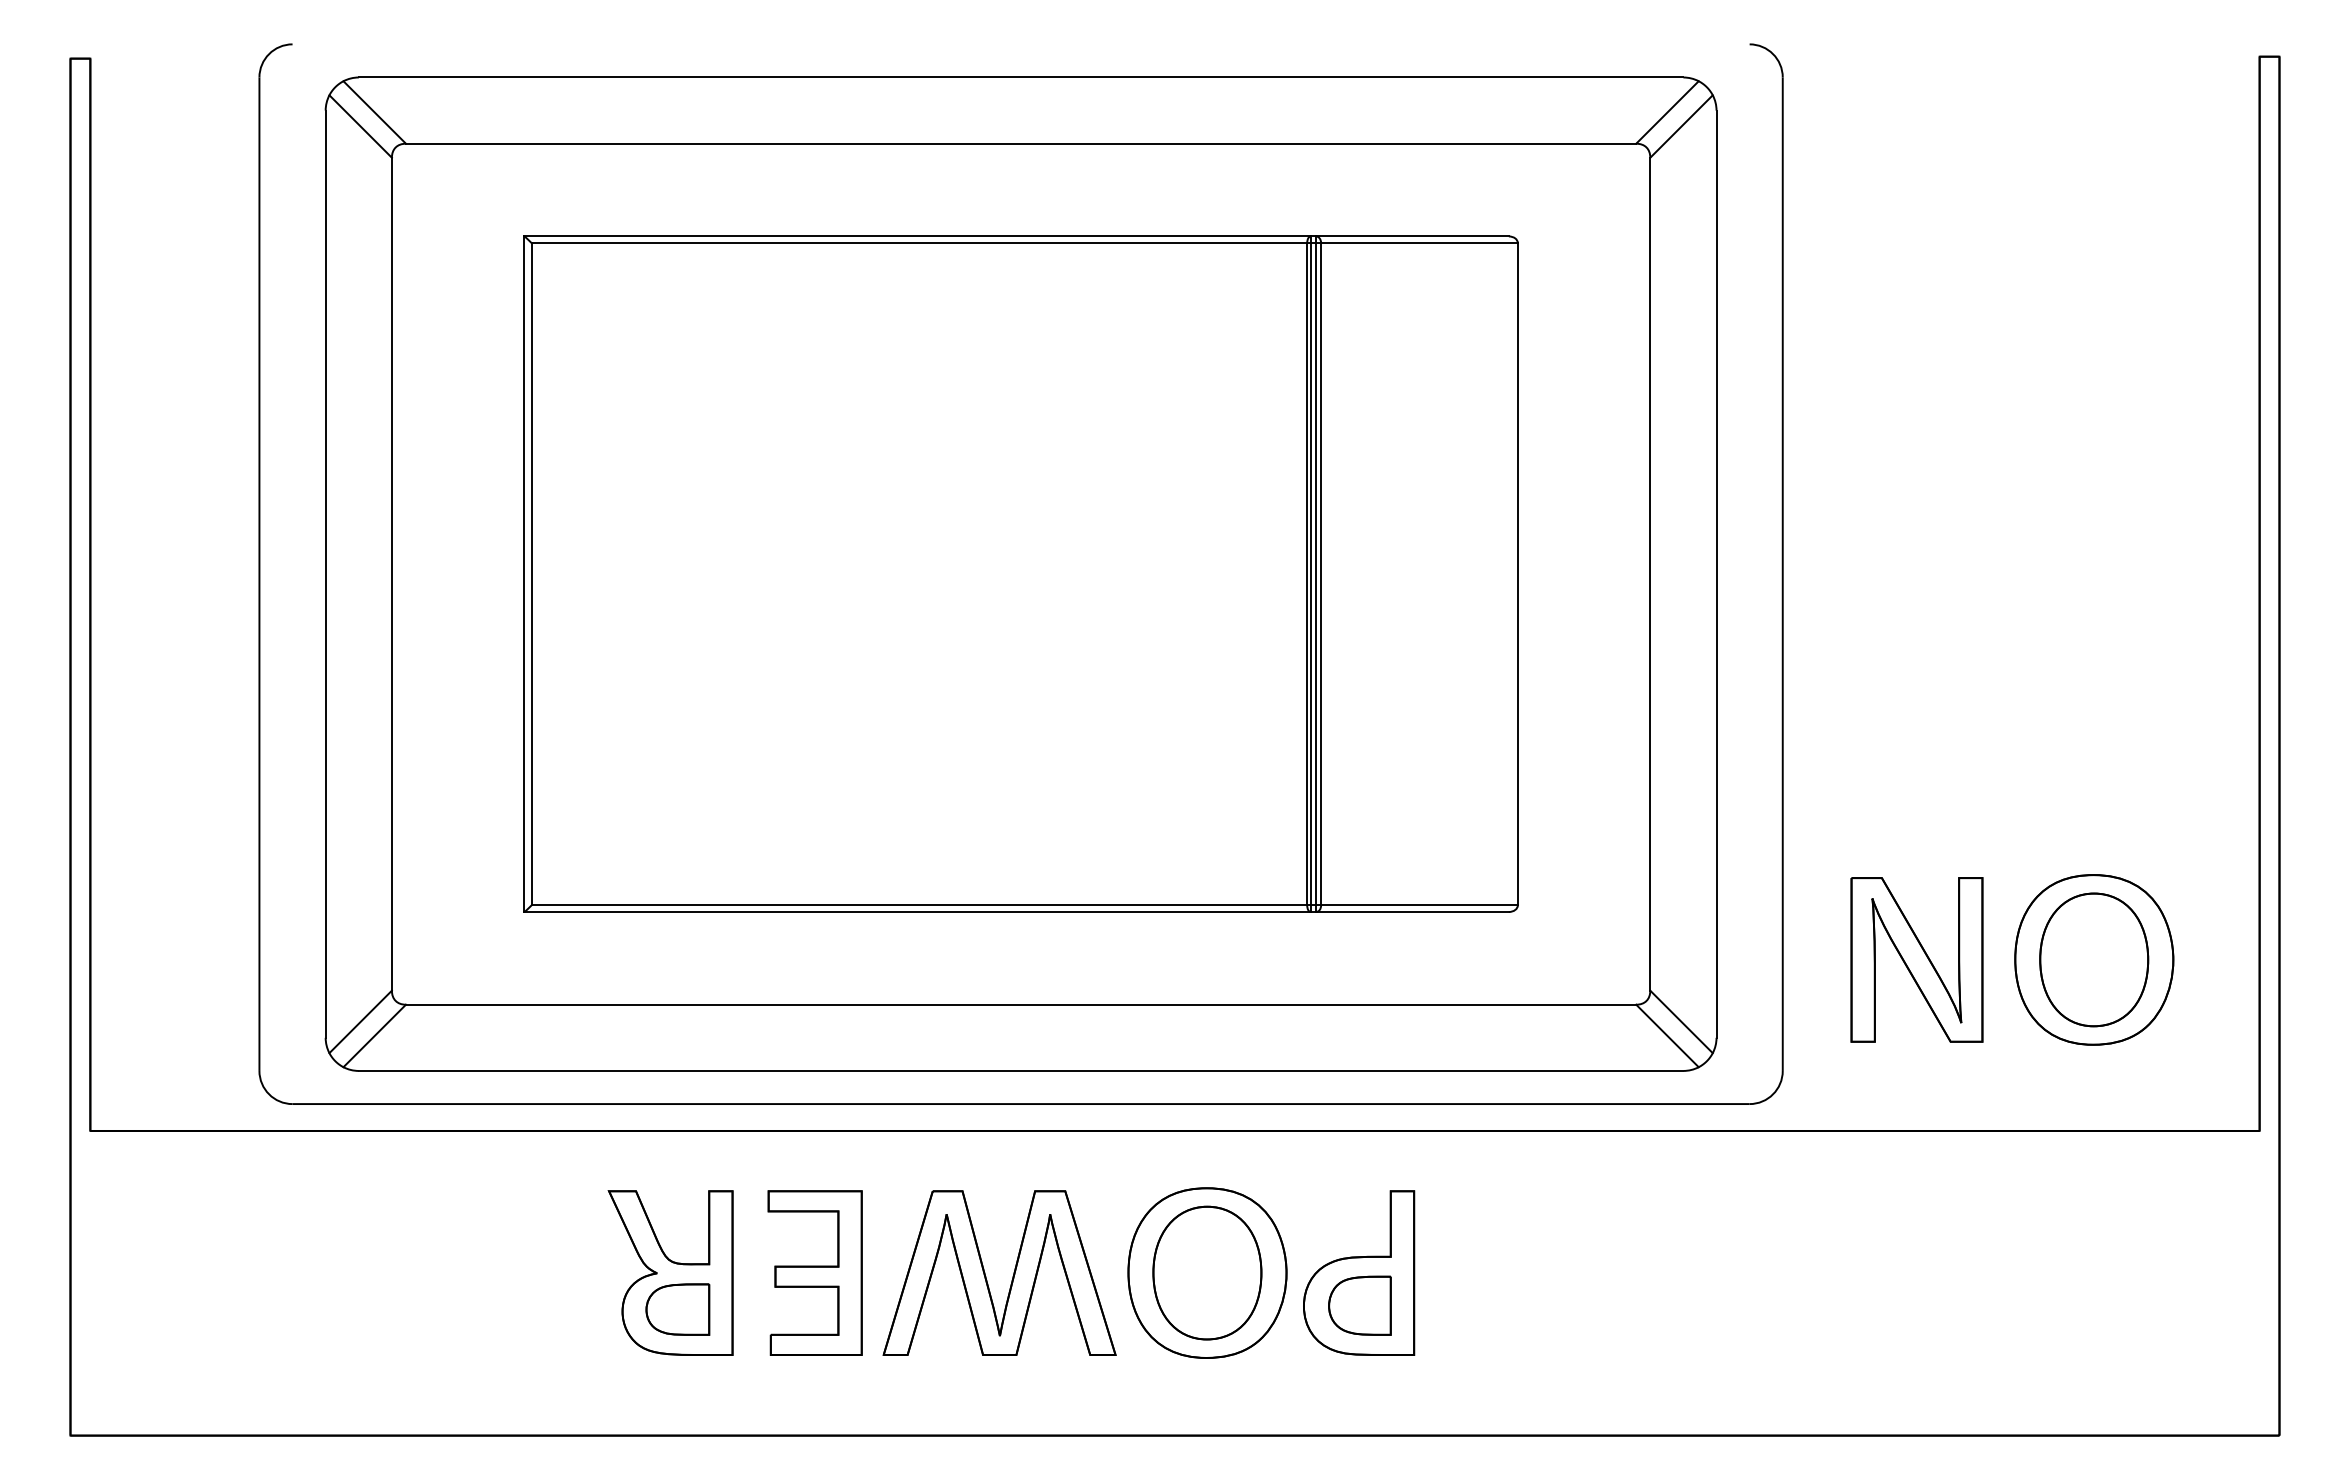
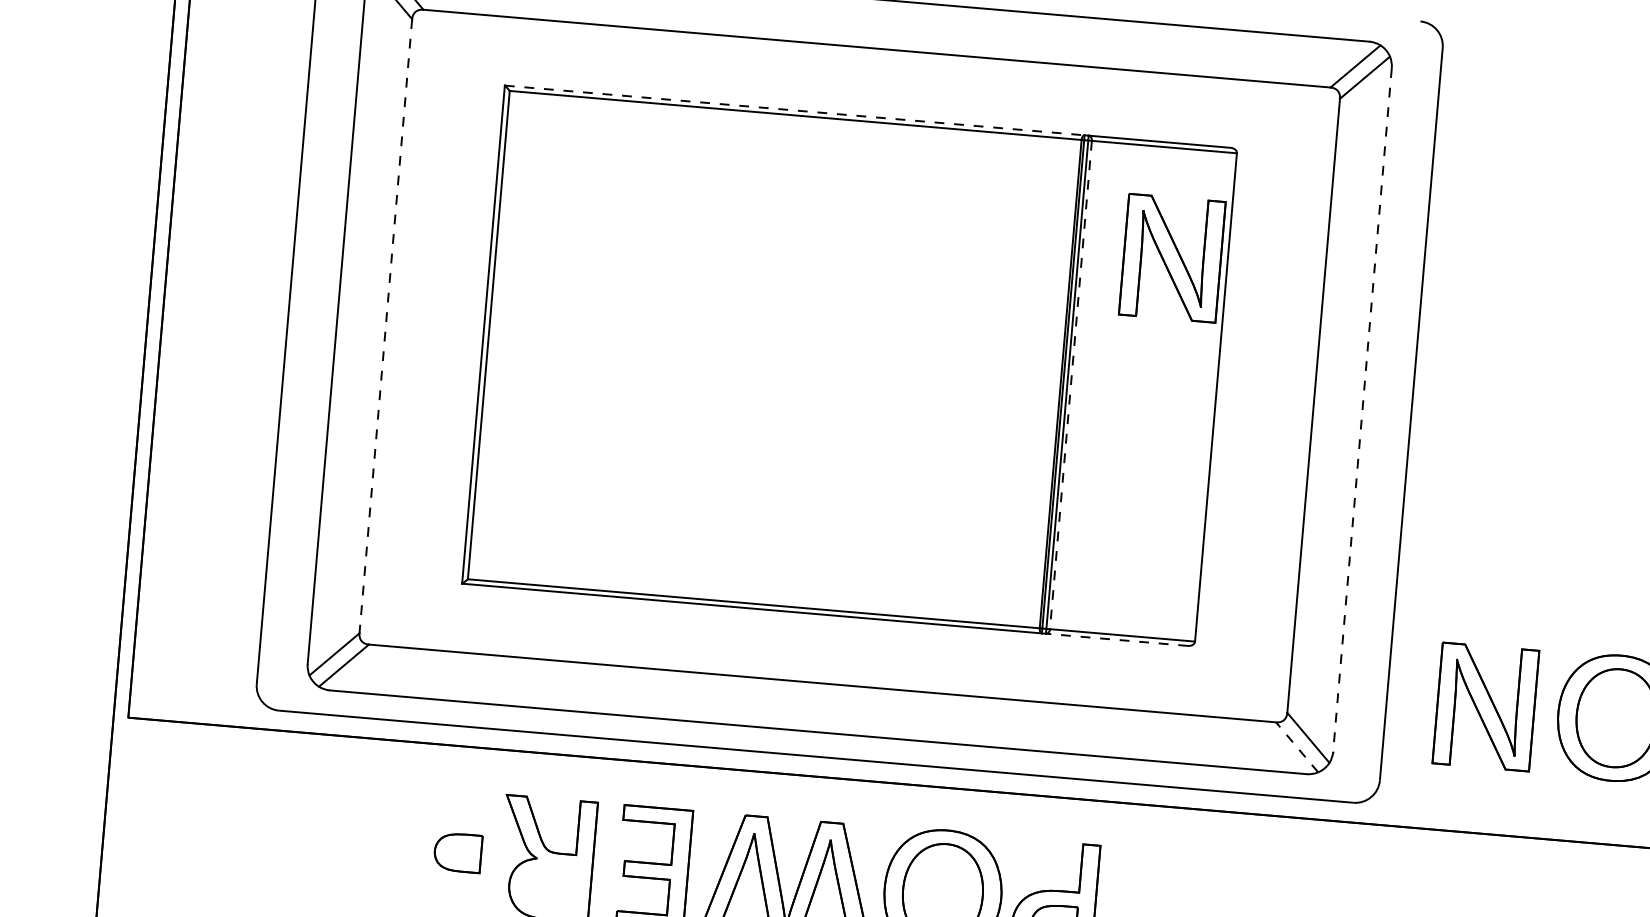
line: (918, 236) -> (795, 110), solid -> dashed
part: (1442, 391) -> (1171, 257), added
line: (391, 574) -> (385, 326), solid -> dashed
line: (1321, 574) -> (1071, 385), solid -> dashed
line: (1716, 574) -> (1362, 410), solid -> dashed
line: (1412, 912) -> (1116, 640), solid -> dashed
line: (1667, 1035) -> (1297, 747), solid -> dashed
part: (677, 1309) -> (457, 852), moved

